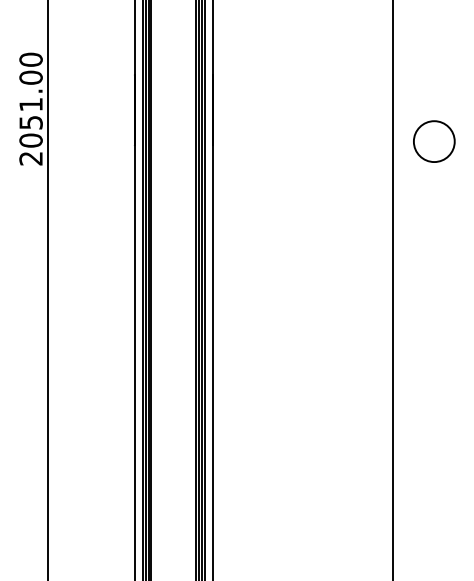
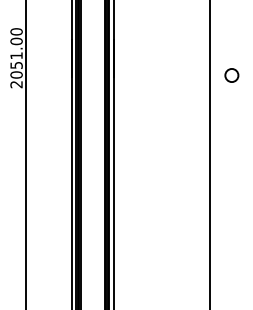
circle: (433, 141) -> (231, 75), size x0.6

